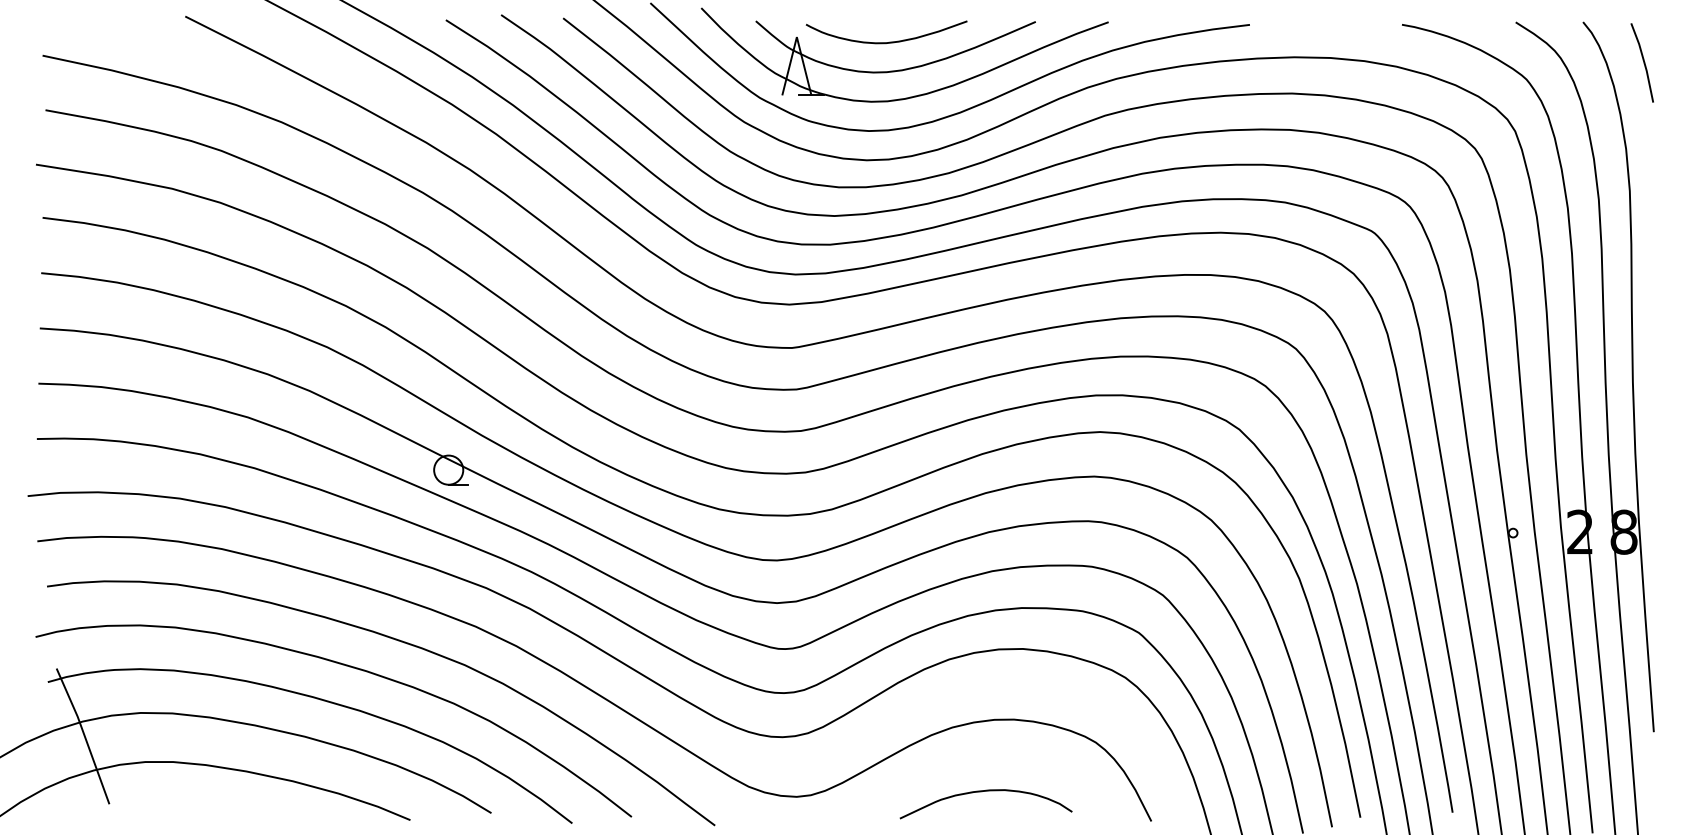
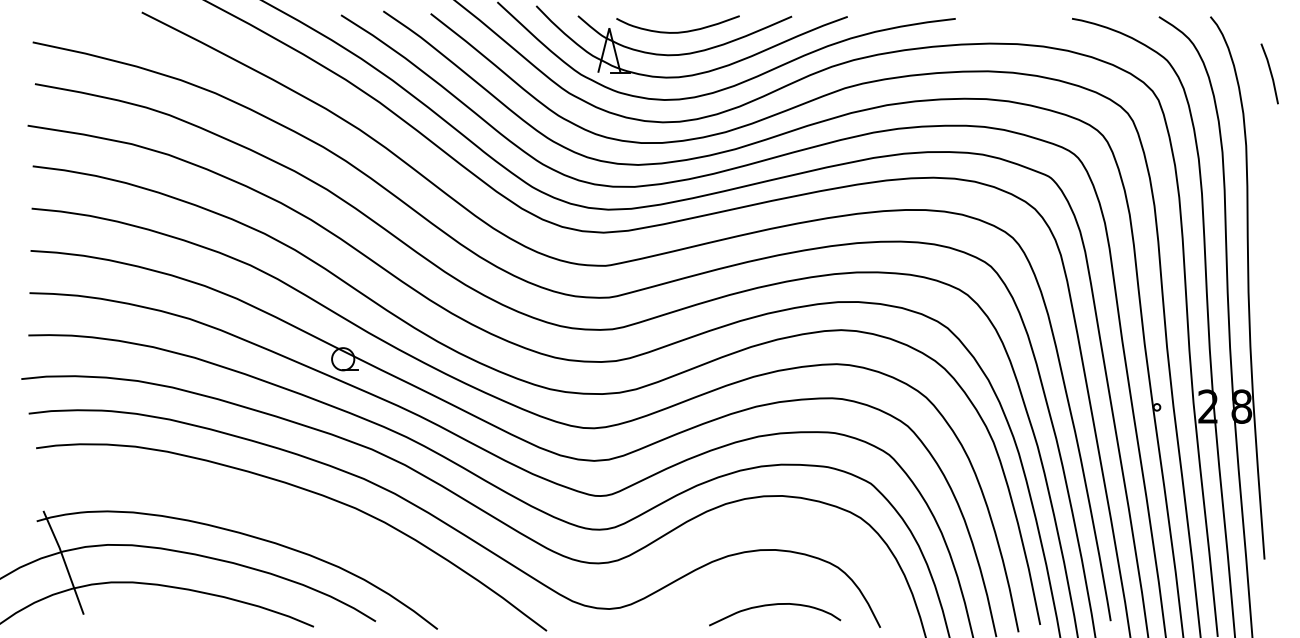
line: (1643, 62) -> (1270, 73), moved
curve: (349, 667) -> (267, 510), removed
curve: (986, 792) -> (775, 605), moved

